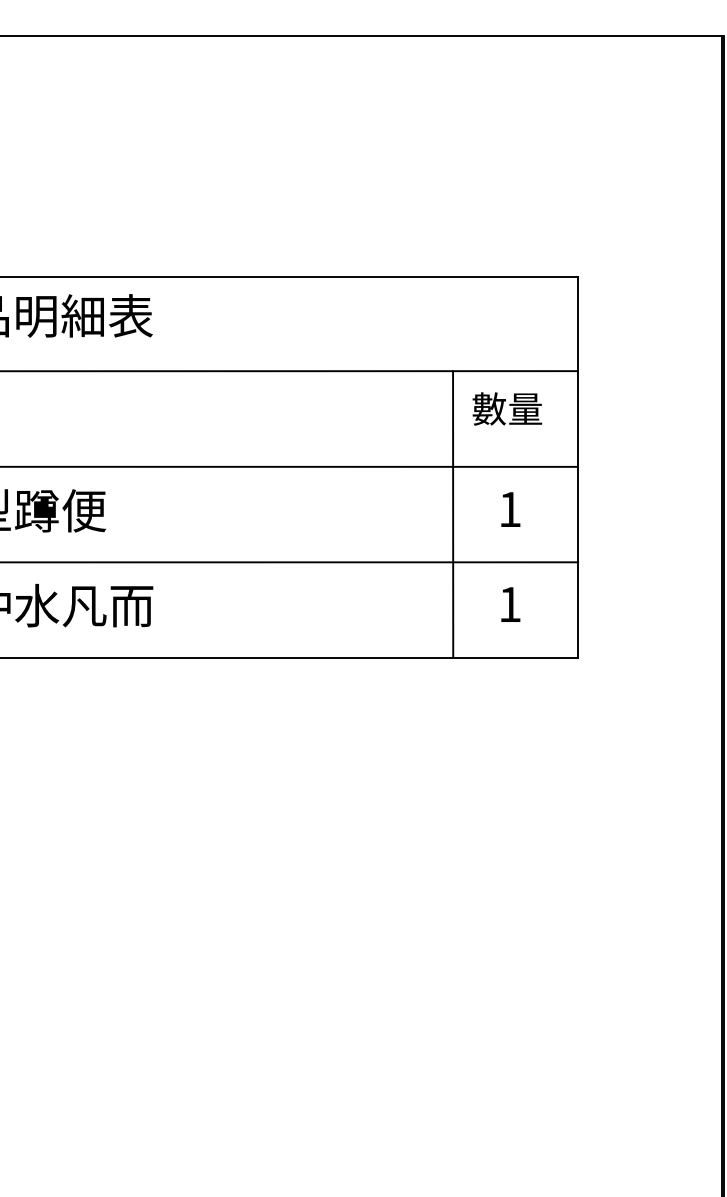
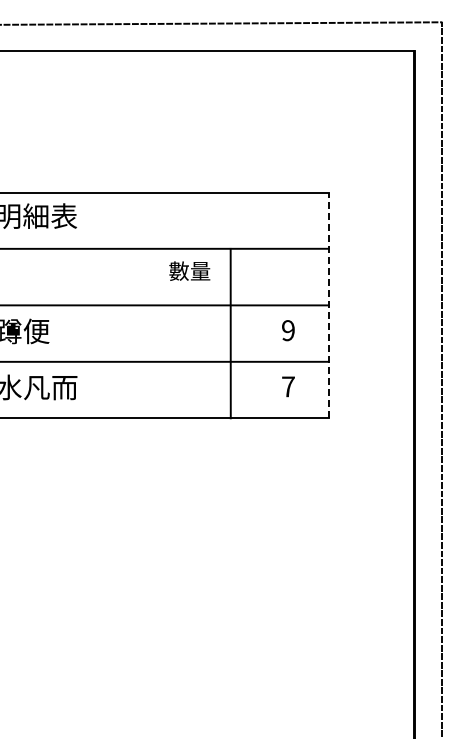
text: (506, 407) -> (189, 270), moved
line: (577, 467) -> (328, 305), solid -> dashed
text: (510, 509) -> (288, 330), 1 -> 9
line: (452, 514) -> (230, 333), moved
text: (510, 604) -> (288, 386), 1 -> 7

